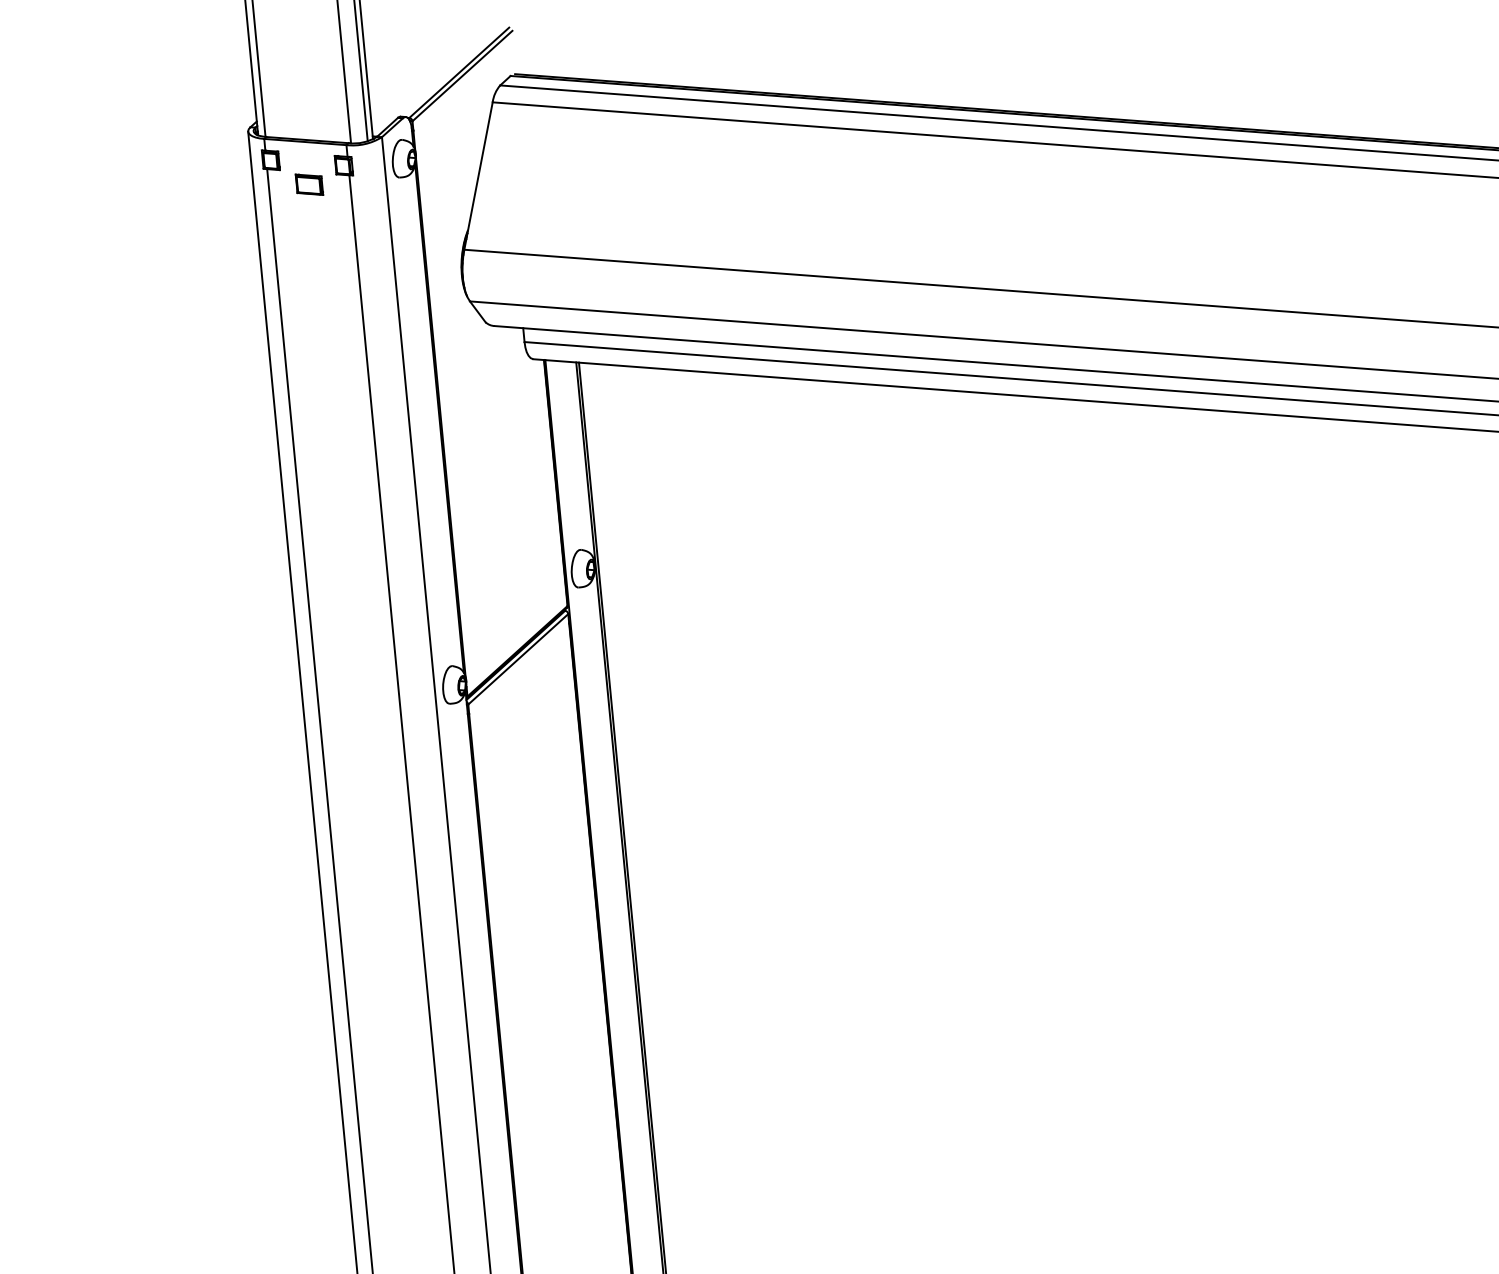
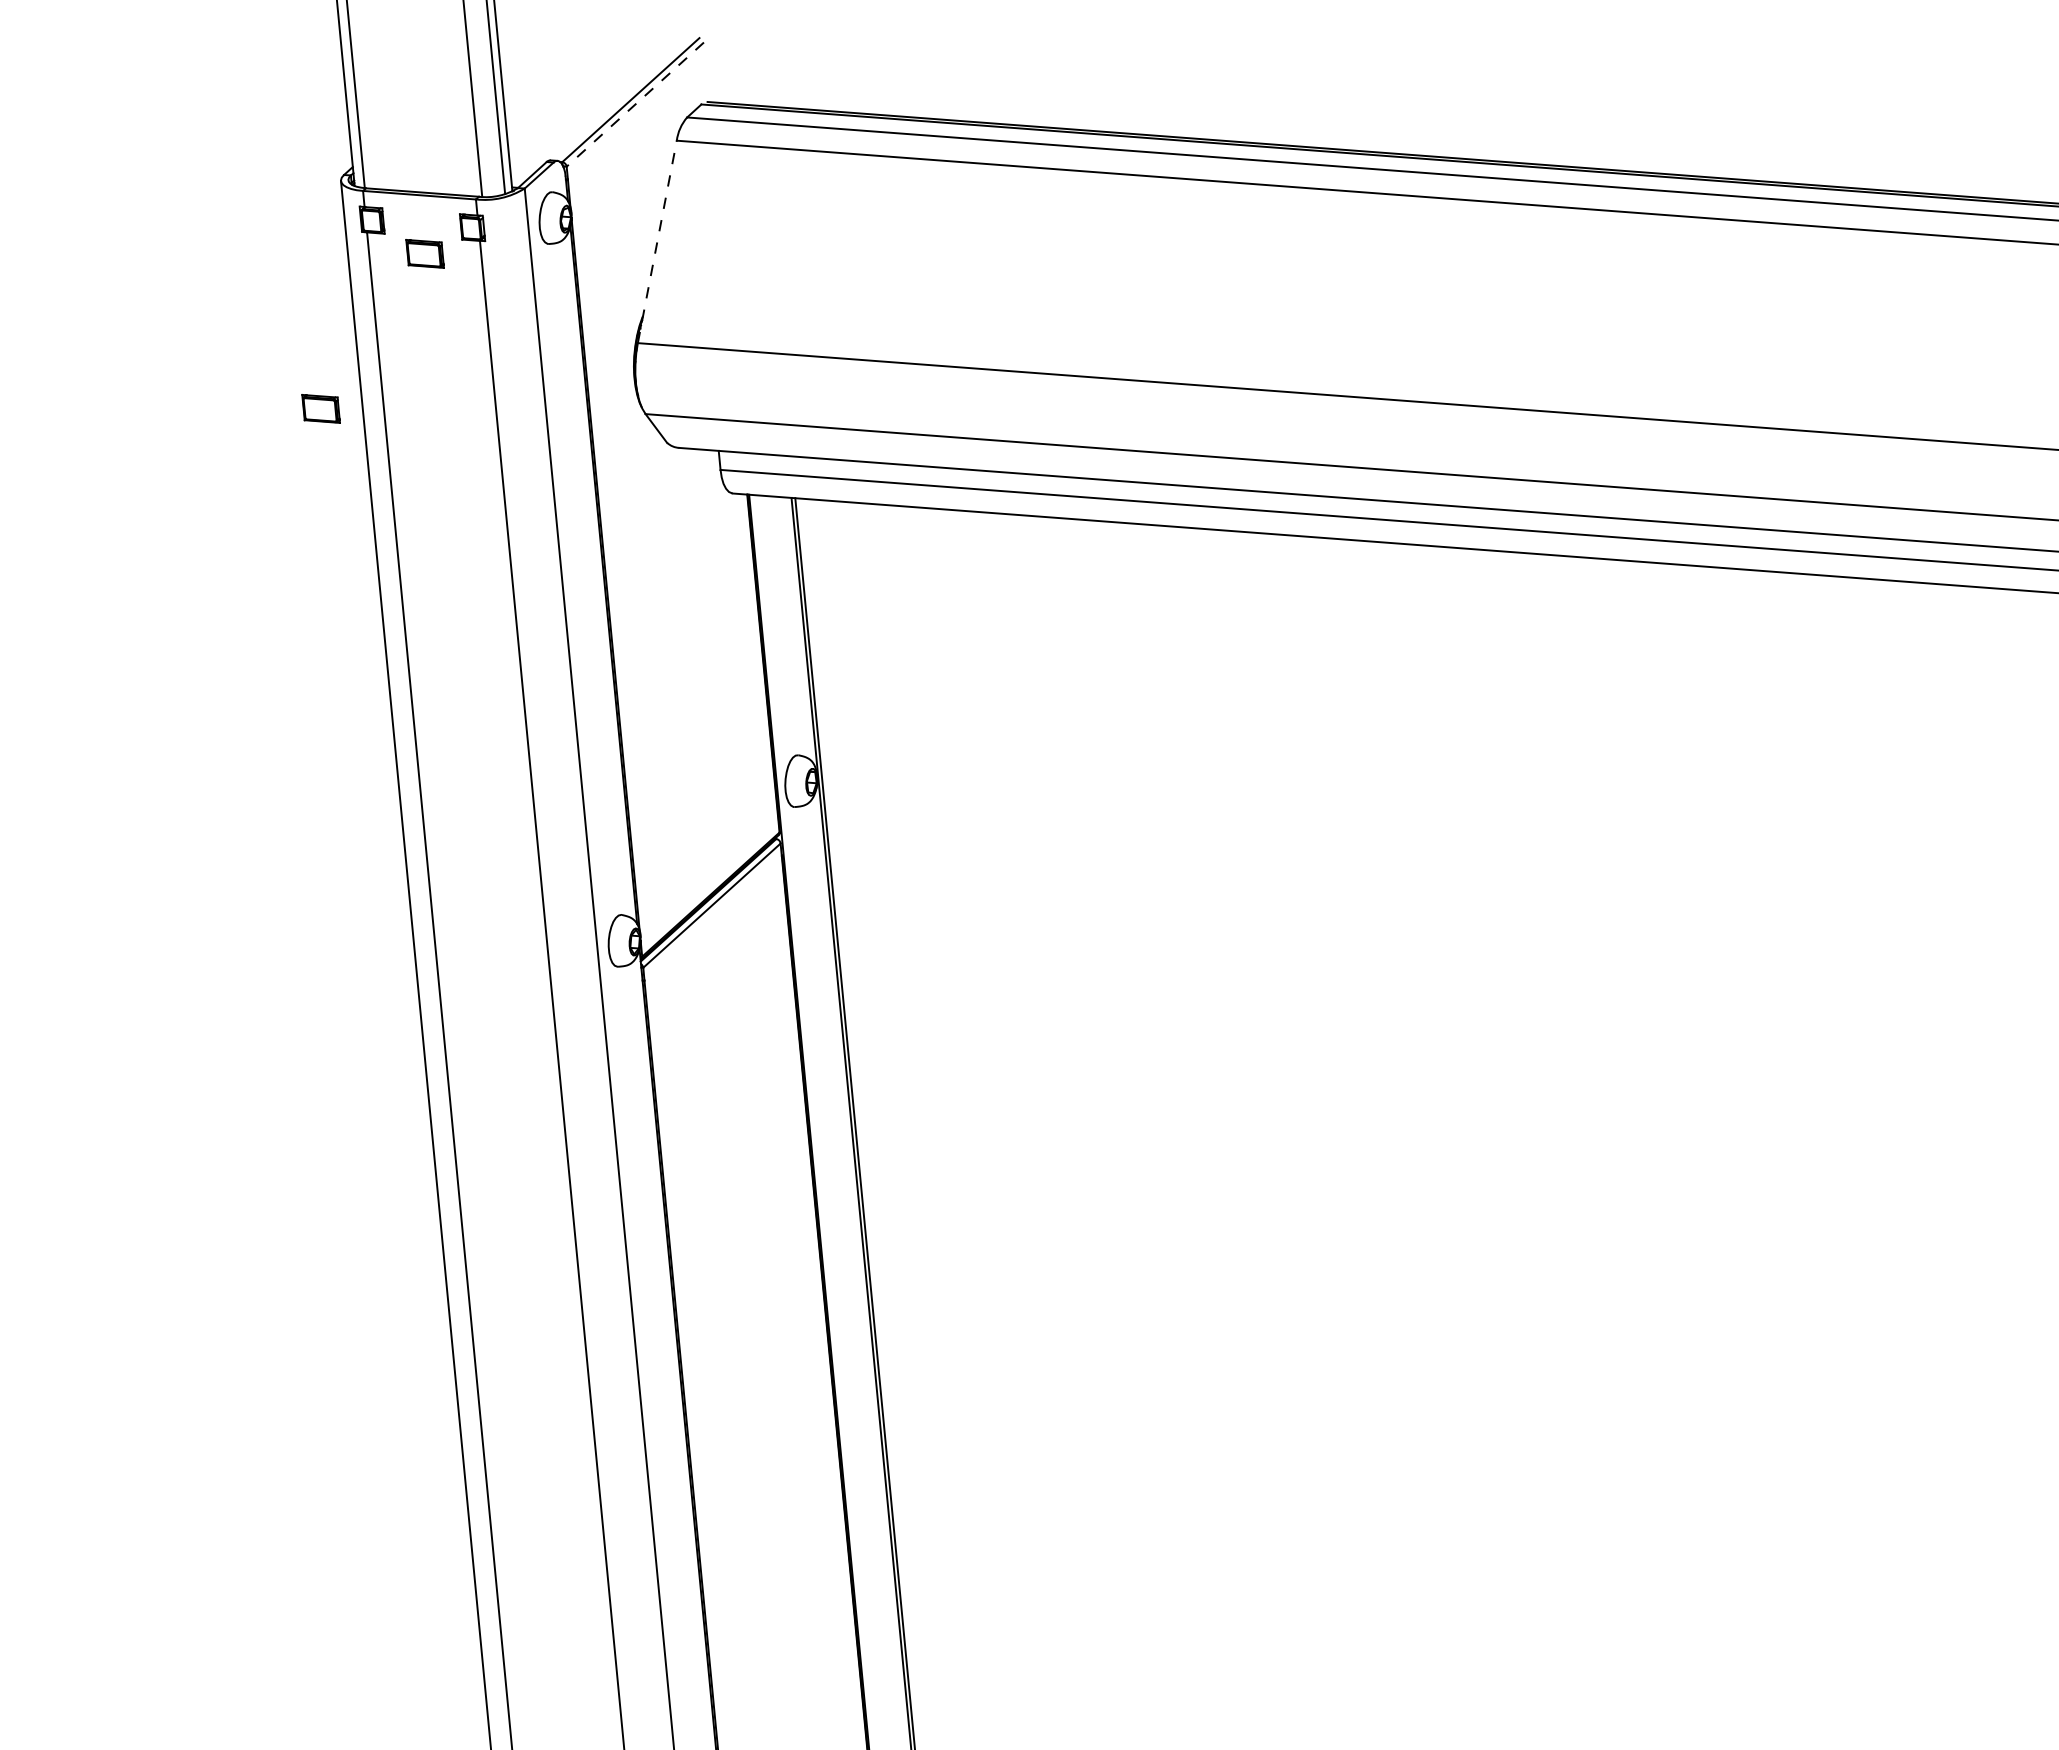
line: (462, 75) -> (635, 104), solid -> dashed
line: (478, 175) -> (657, 241), solid -> dashed
part: (233, 297) -> (320, 408), added

